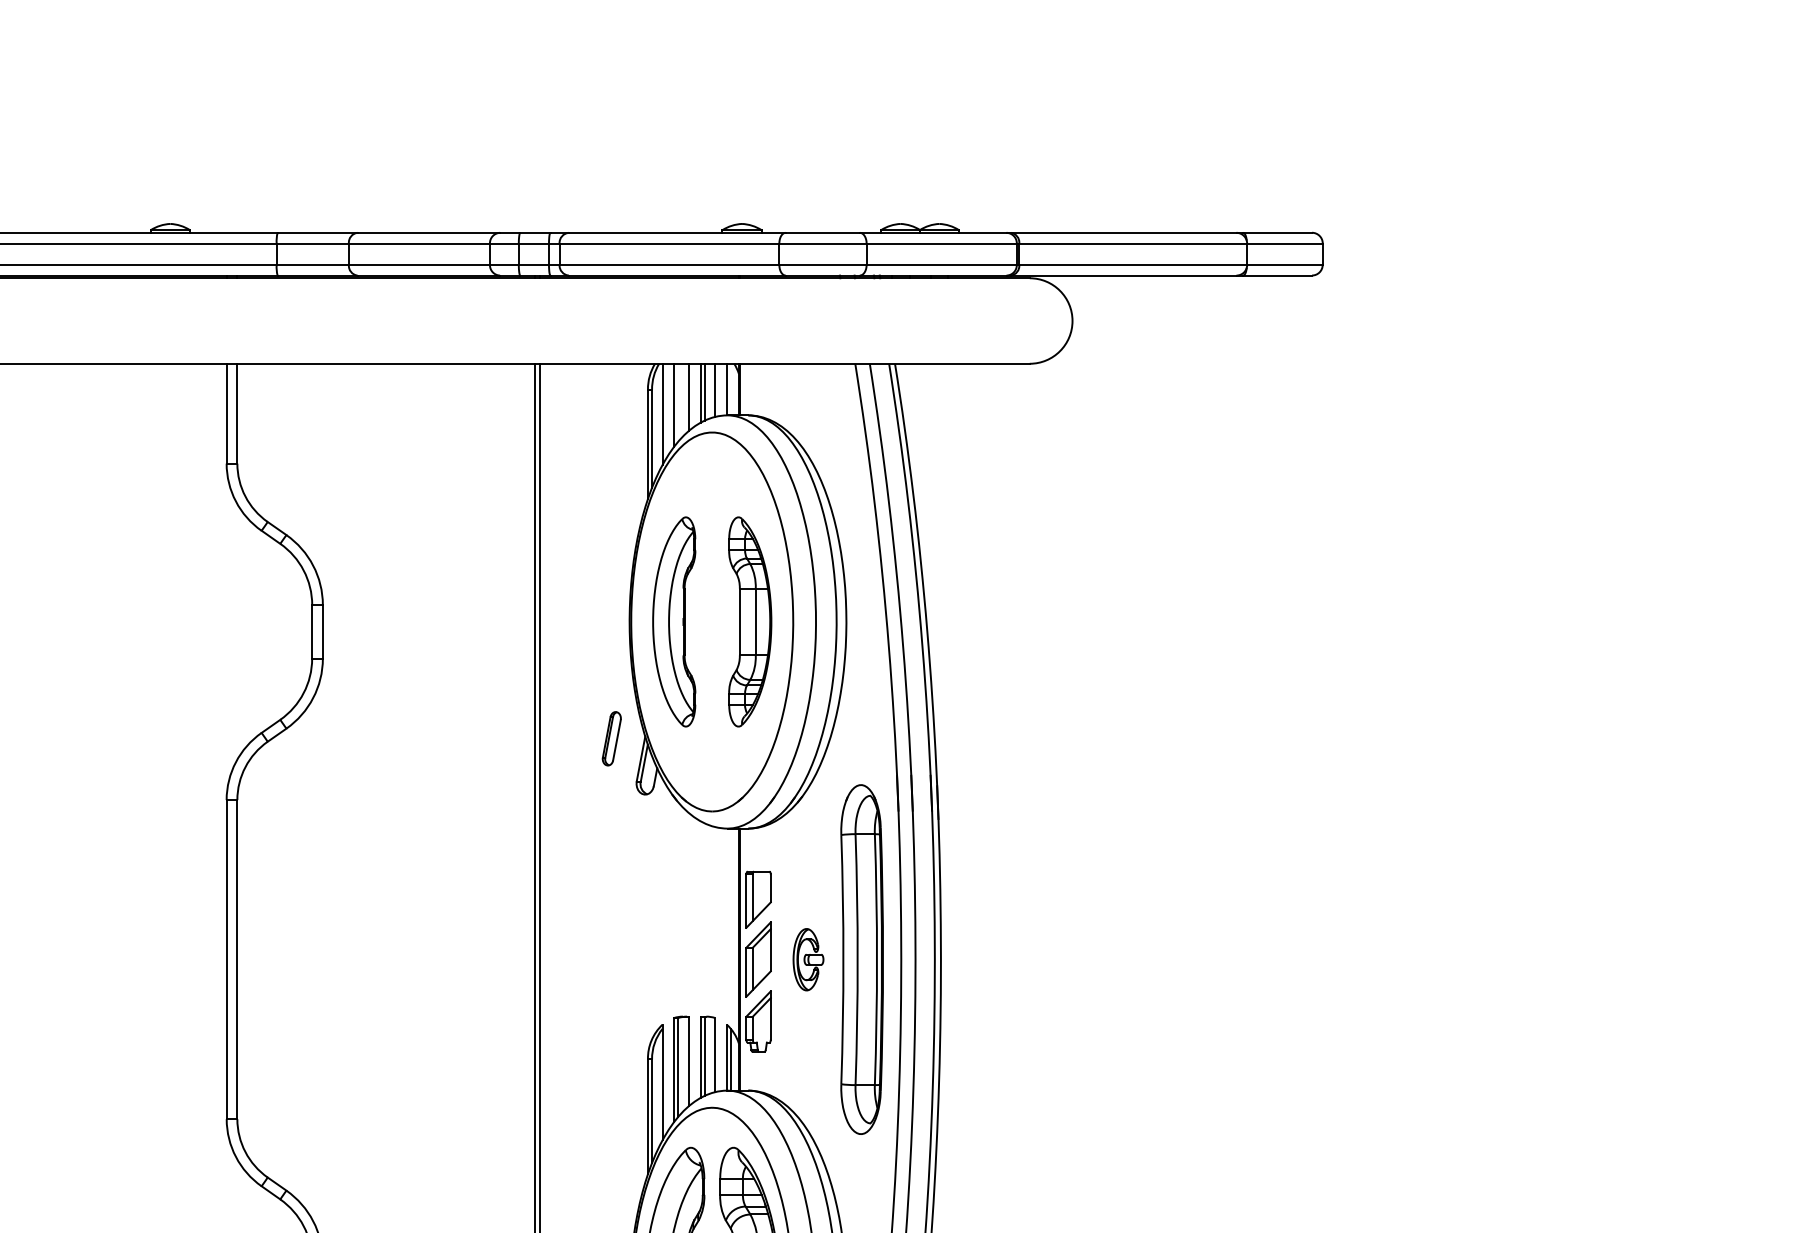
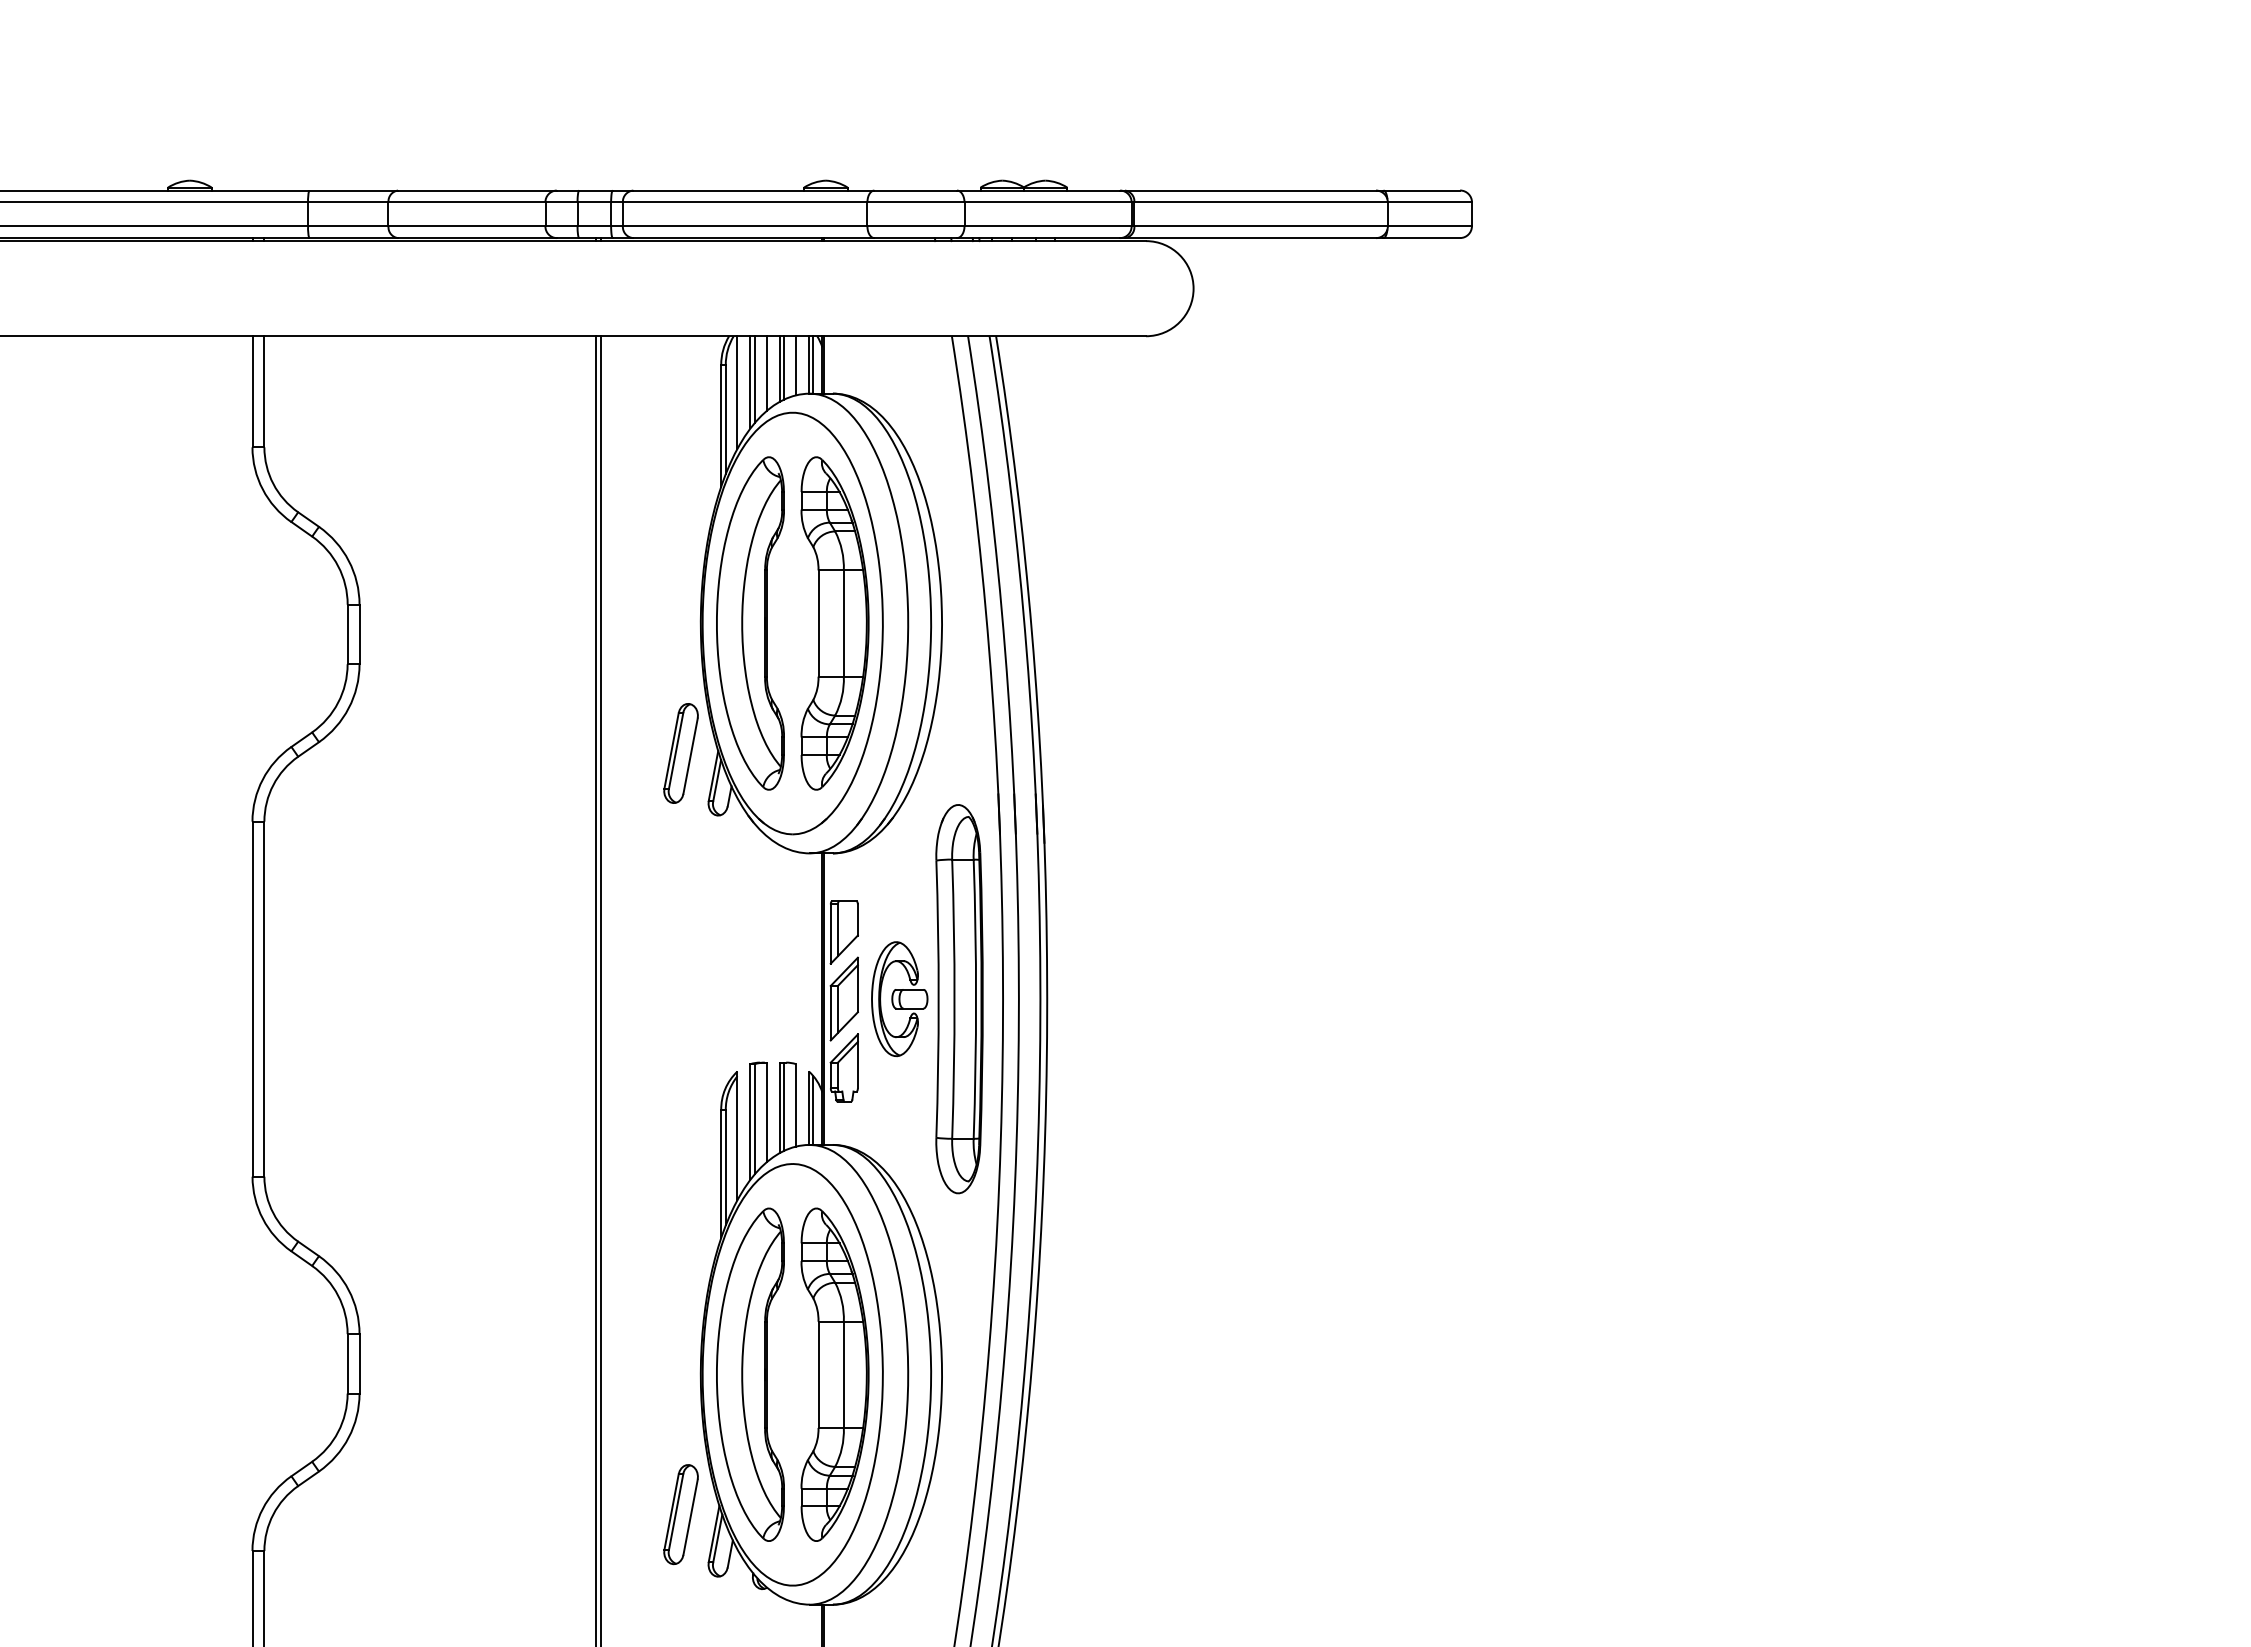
line: (730, 389) -> (813, 364), added
line: (678, 402) -> (755, 379), added
part: (674, 621) -> (750, 623), size x1.43
part: (749, 621) -> (834, 623), size x1.43
part: (611, 738) -> (680, 753), size x1.67
part: (808, 959) -> (899, 999), size x1.67

